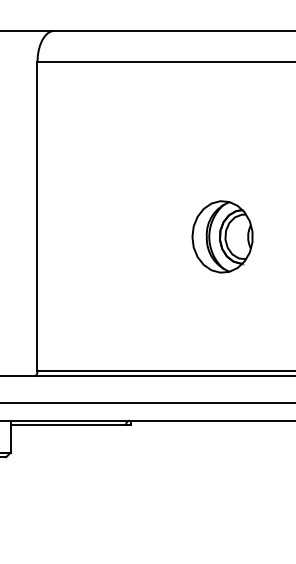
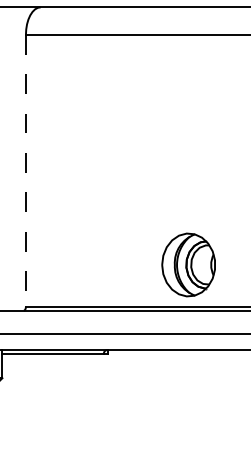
line: (37, 216) -> (25, 170), solid -> dashed
part: (222, 236) -> (188, 264), moved

